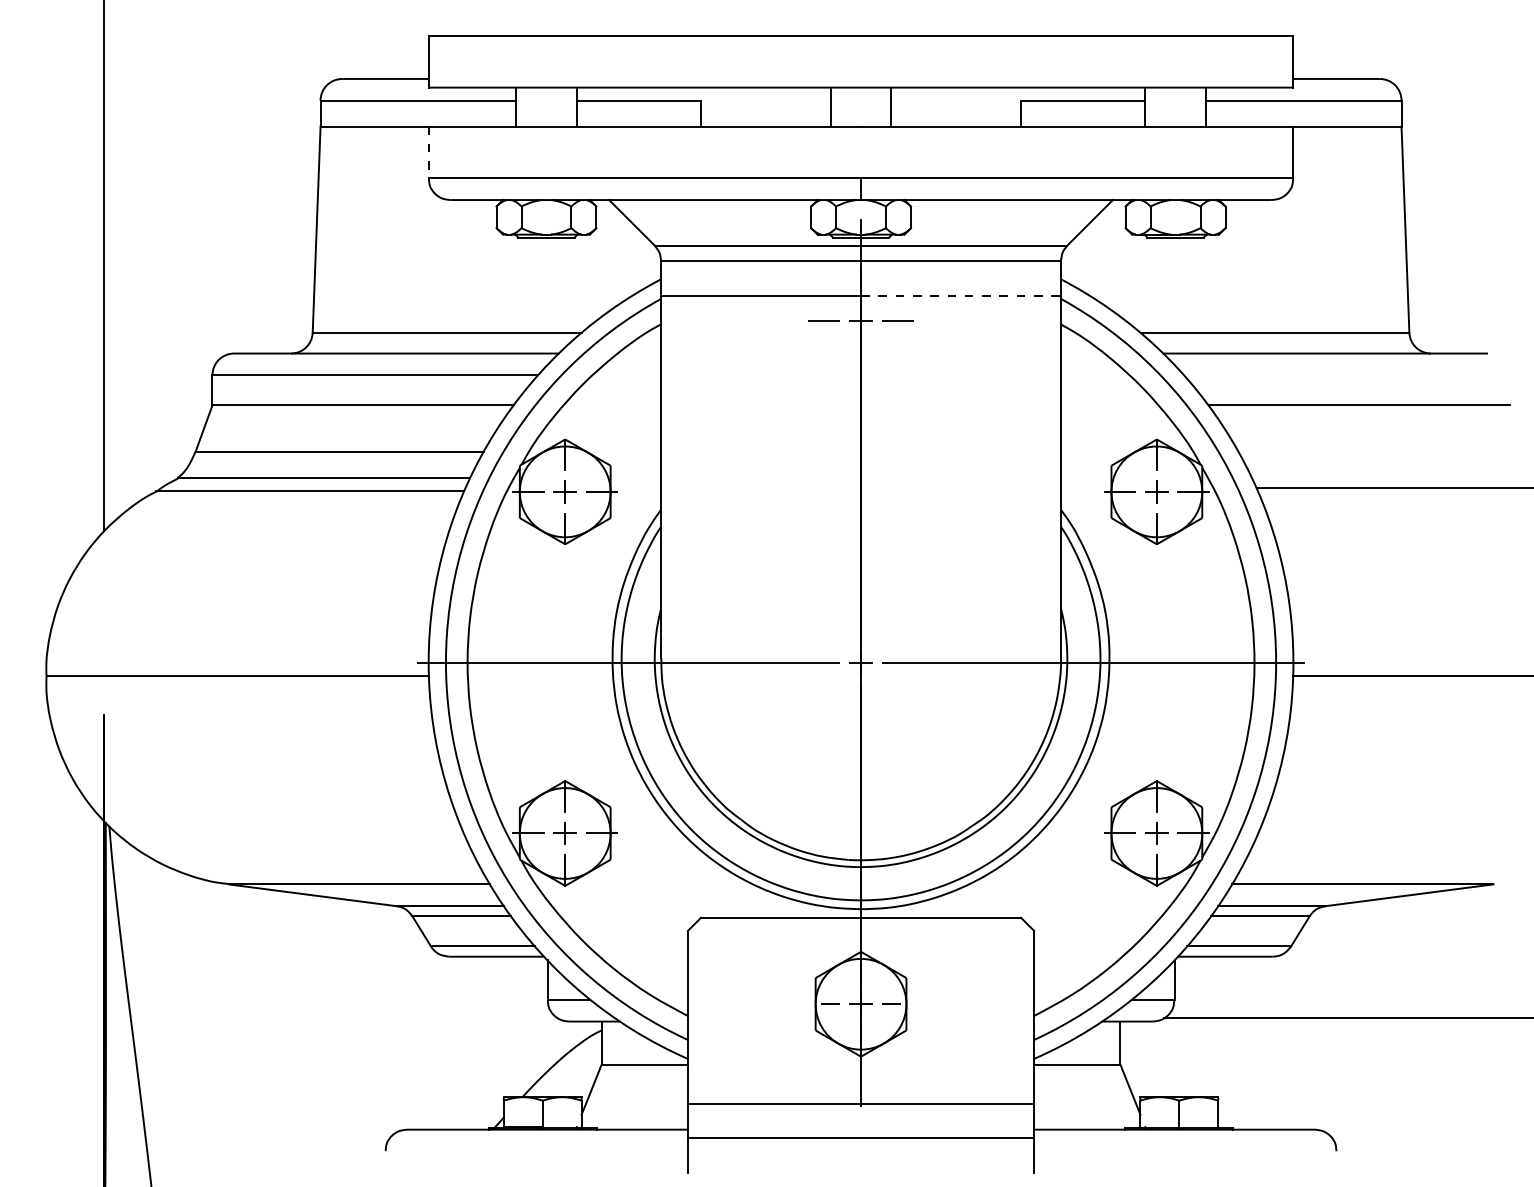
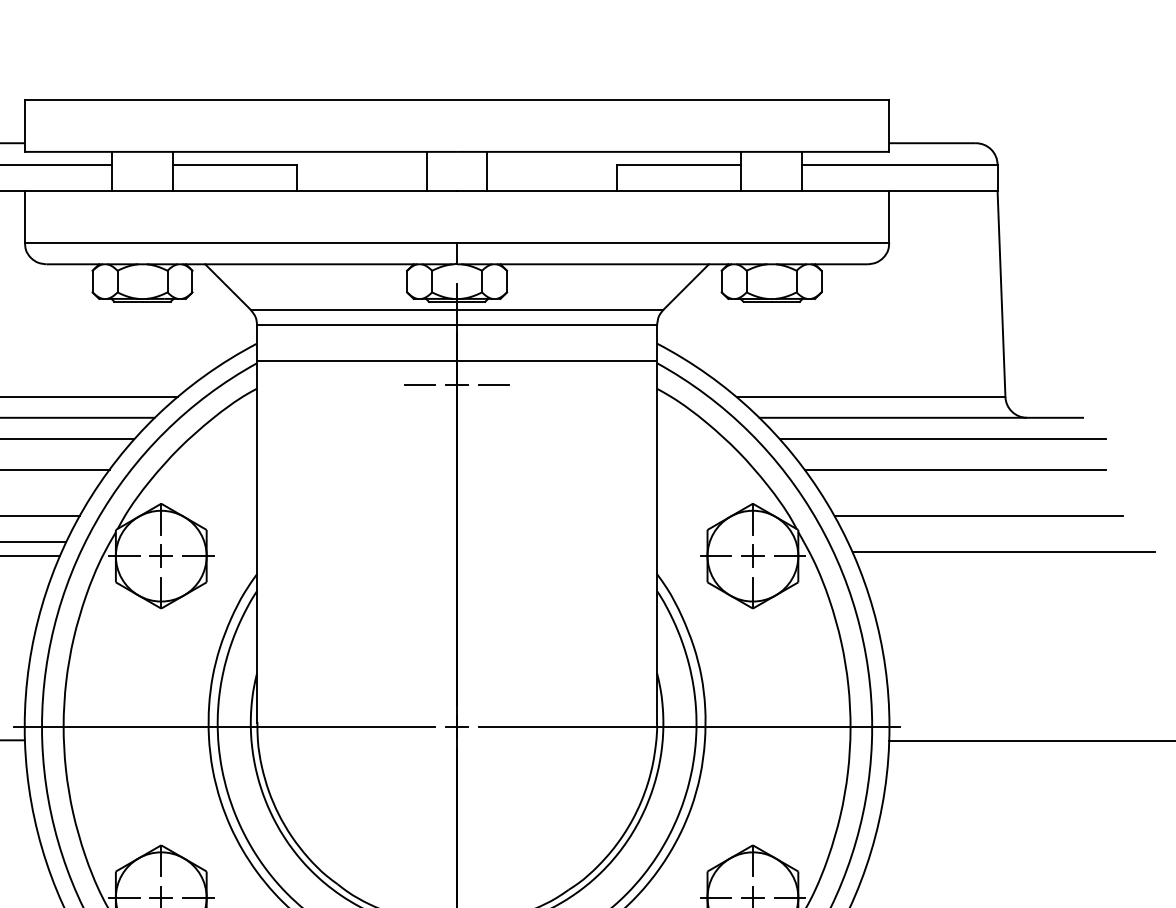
line: (428, 152) -> (24, 216), dashed -> solid
line: (961, 296) -> (557, 360), dashed -> solid
line: (1346, 375) -> (942, 439), added
line: (1382, 451) -> (978, 515), added

